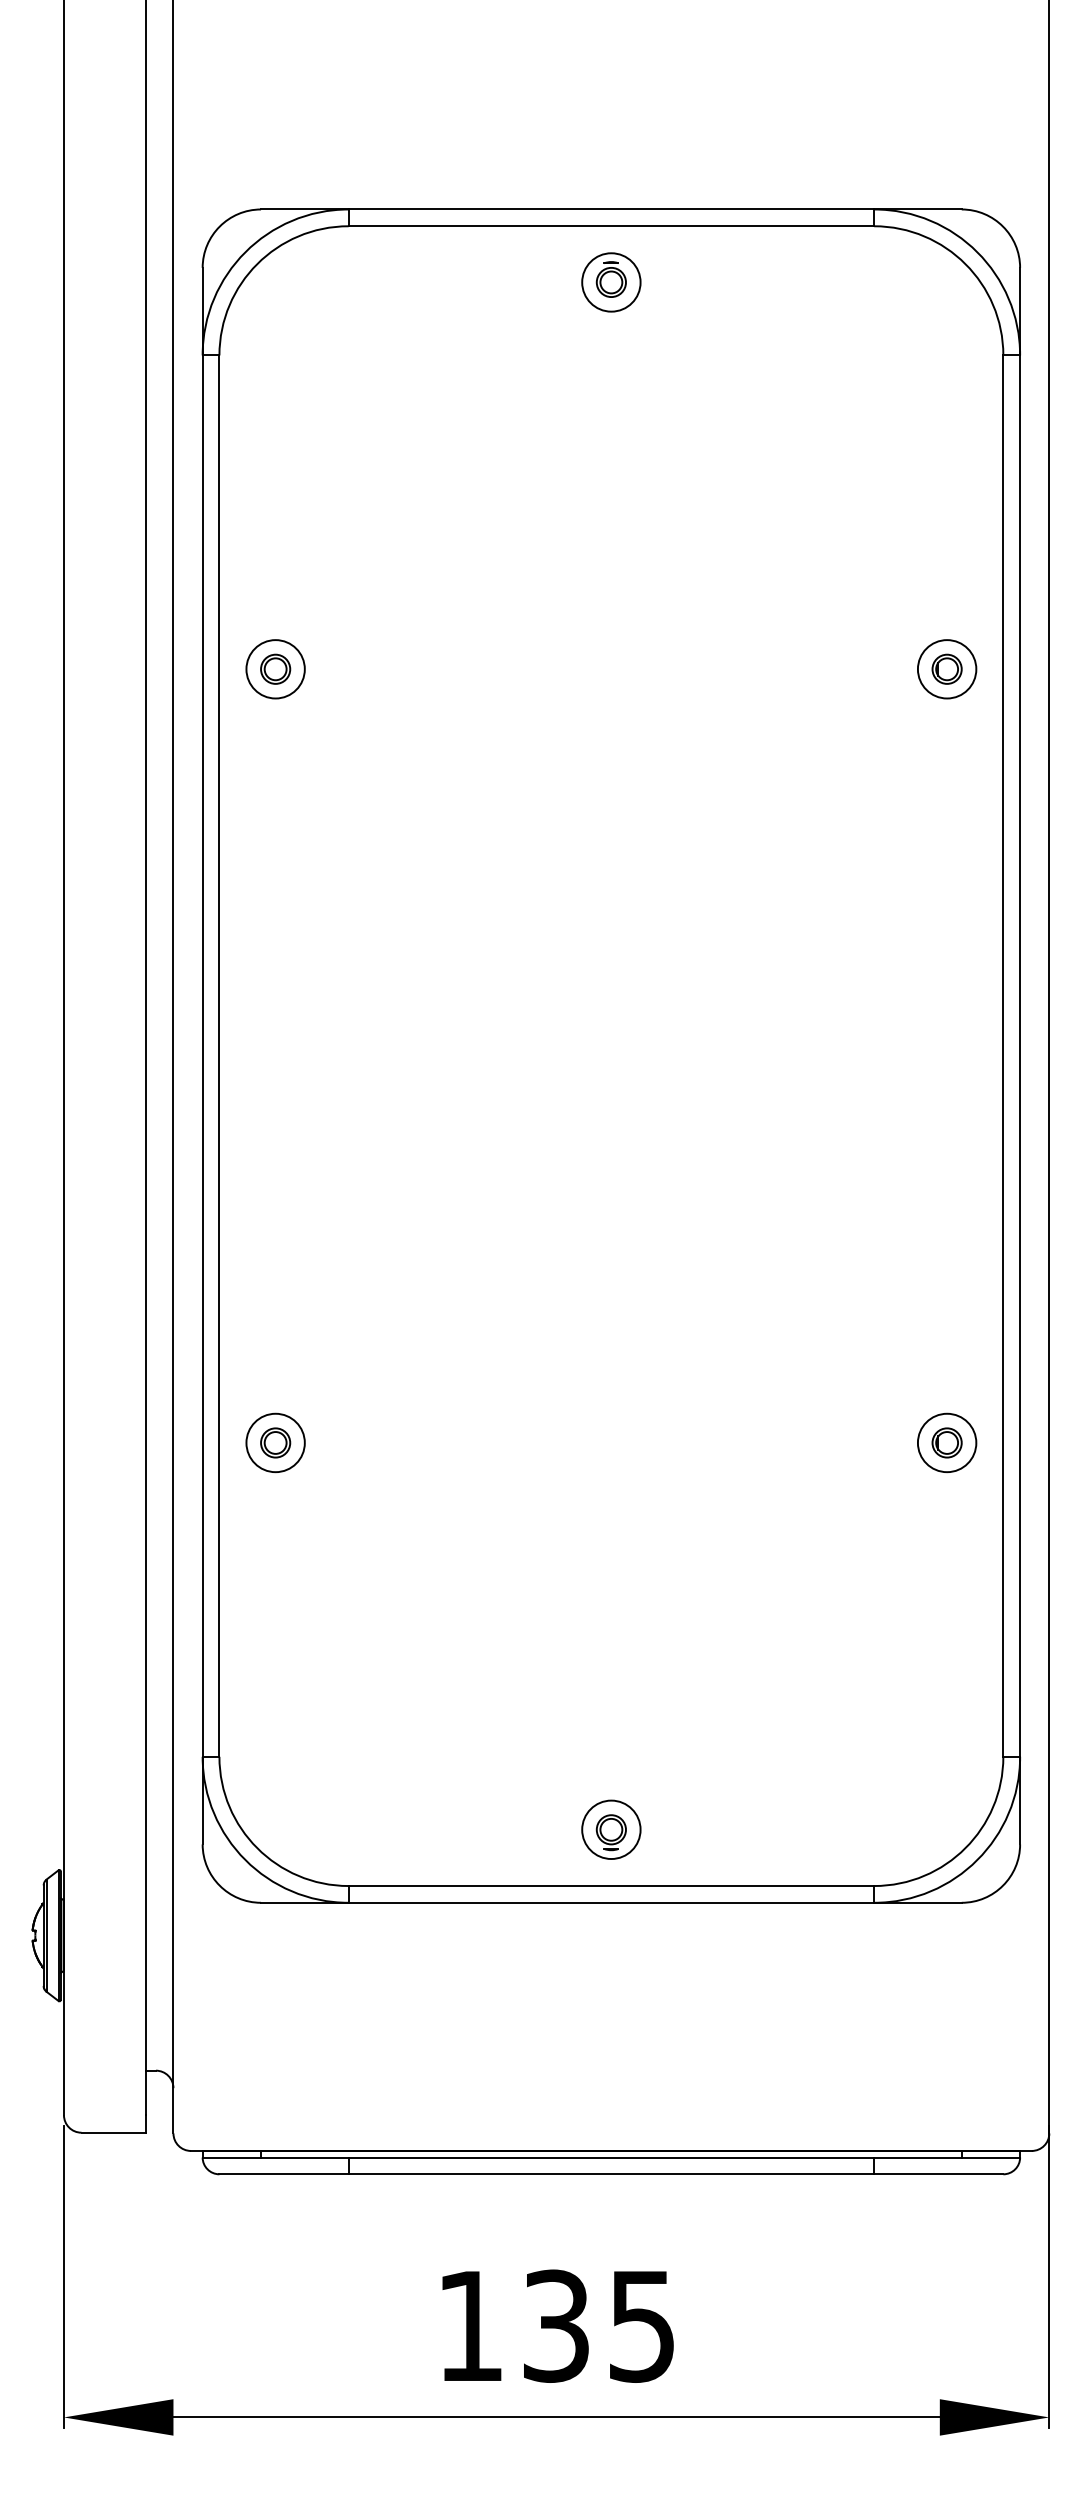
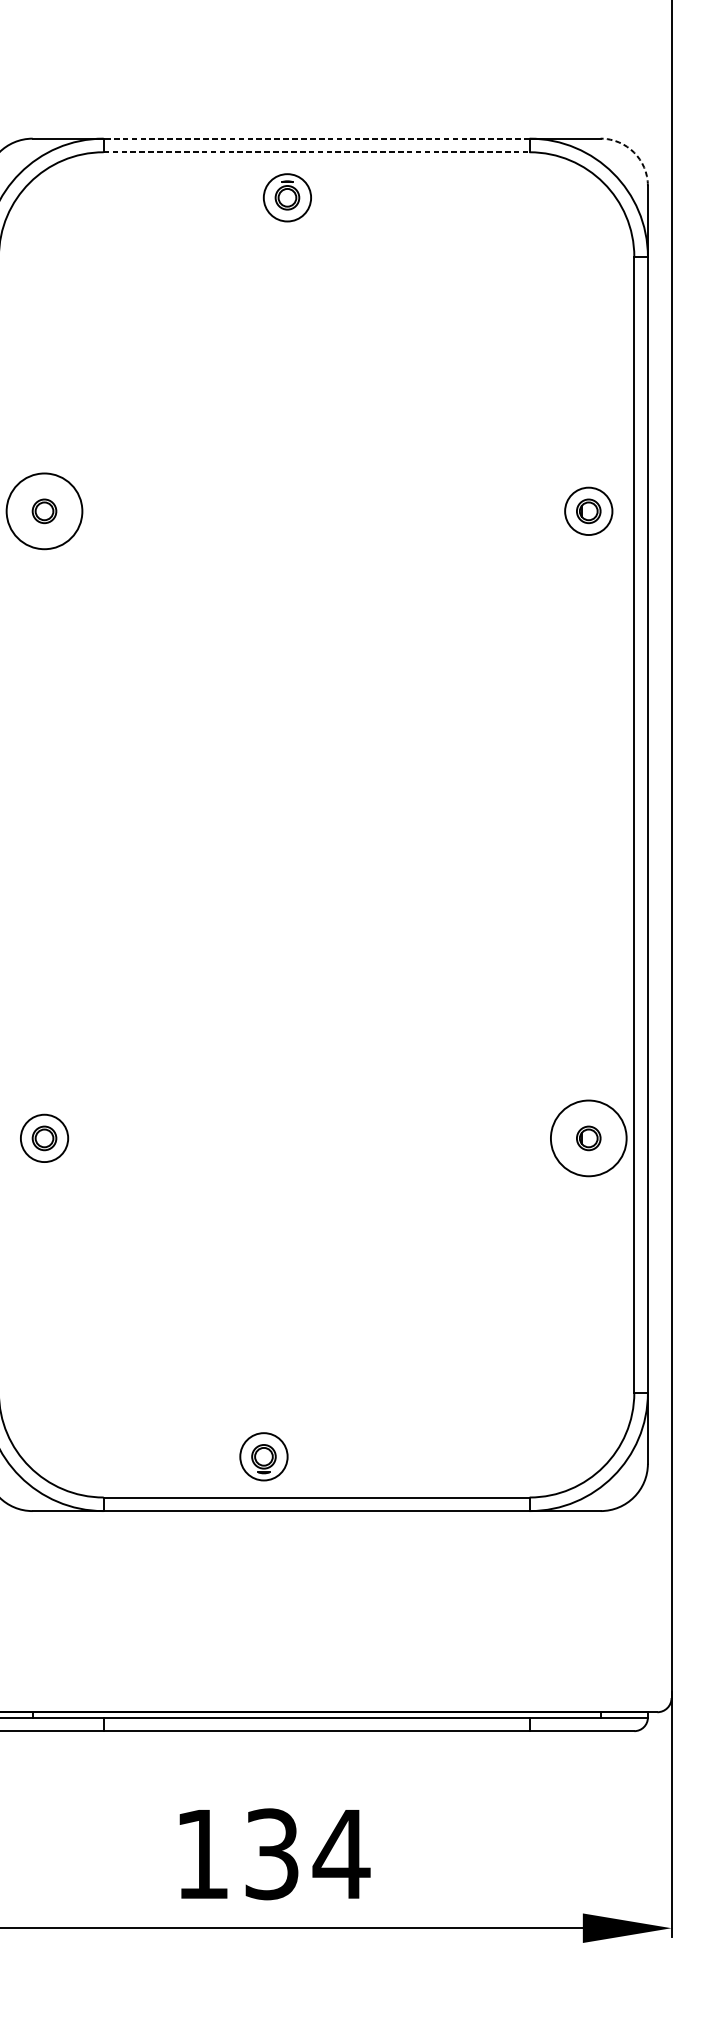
line: (611, 209) -> (316, 138), solid -> dashed
line: (611, 226) -> (316, 152), solid -> dashed
arc: (1003, 226) -> (634, 152), solid -> dashed
part: (611, 282) -> (287, 197), moved
circle: (275, 669) -> (44, 511), size x1.6
circle: (946, 1442) -> (588, 1138), size x1.6
part: (611, 1829) -> (264, 1456), moved
text: (641, 2326) -> (341, 1854), 135 -> 134

